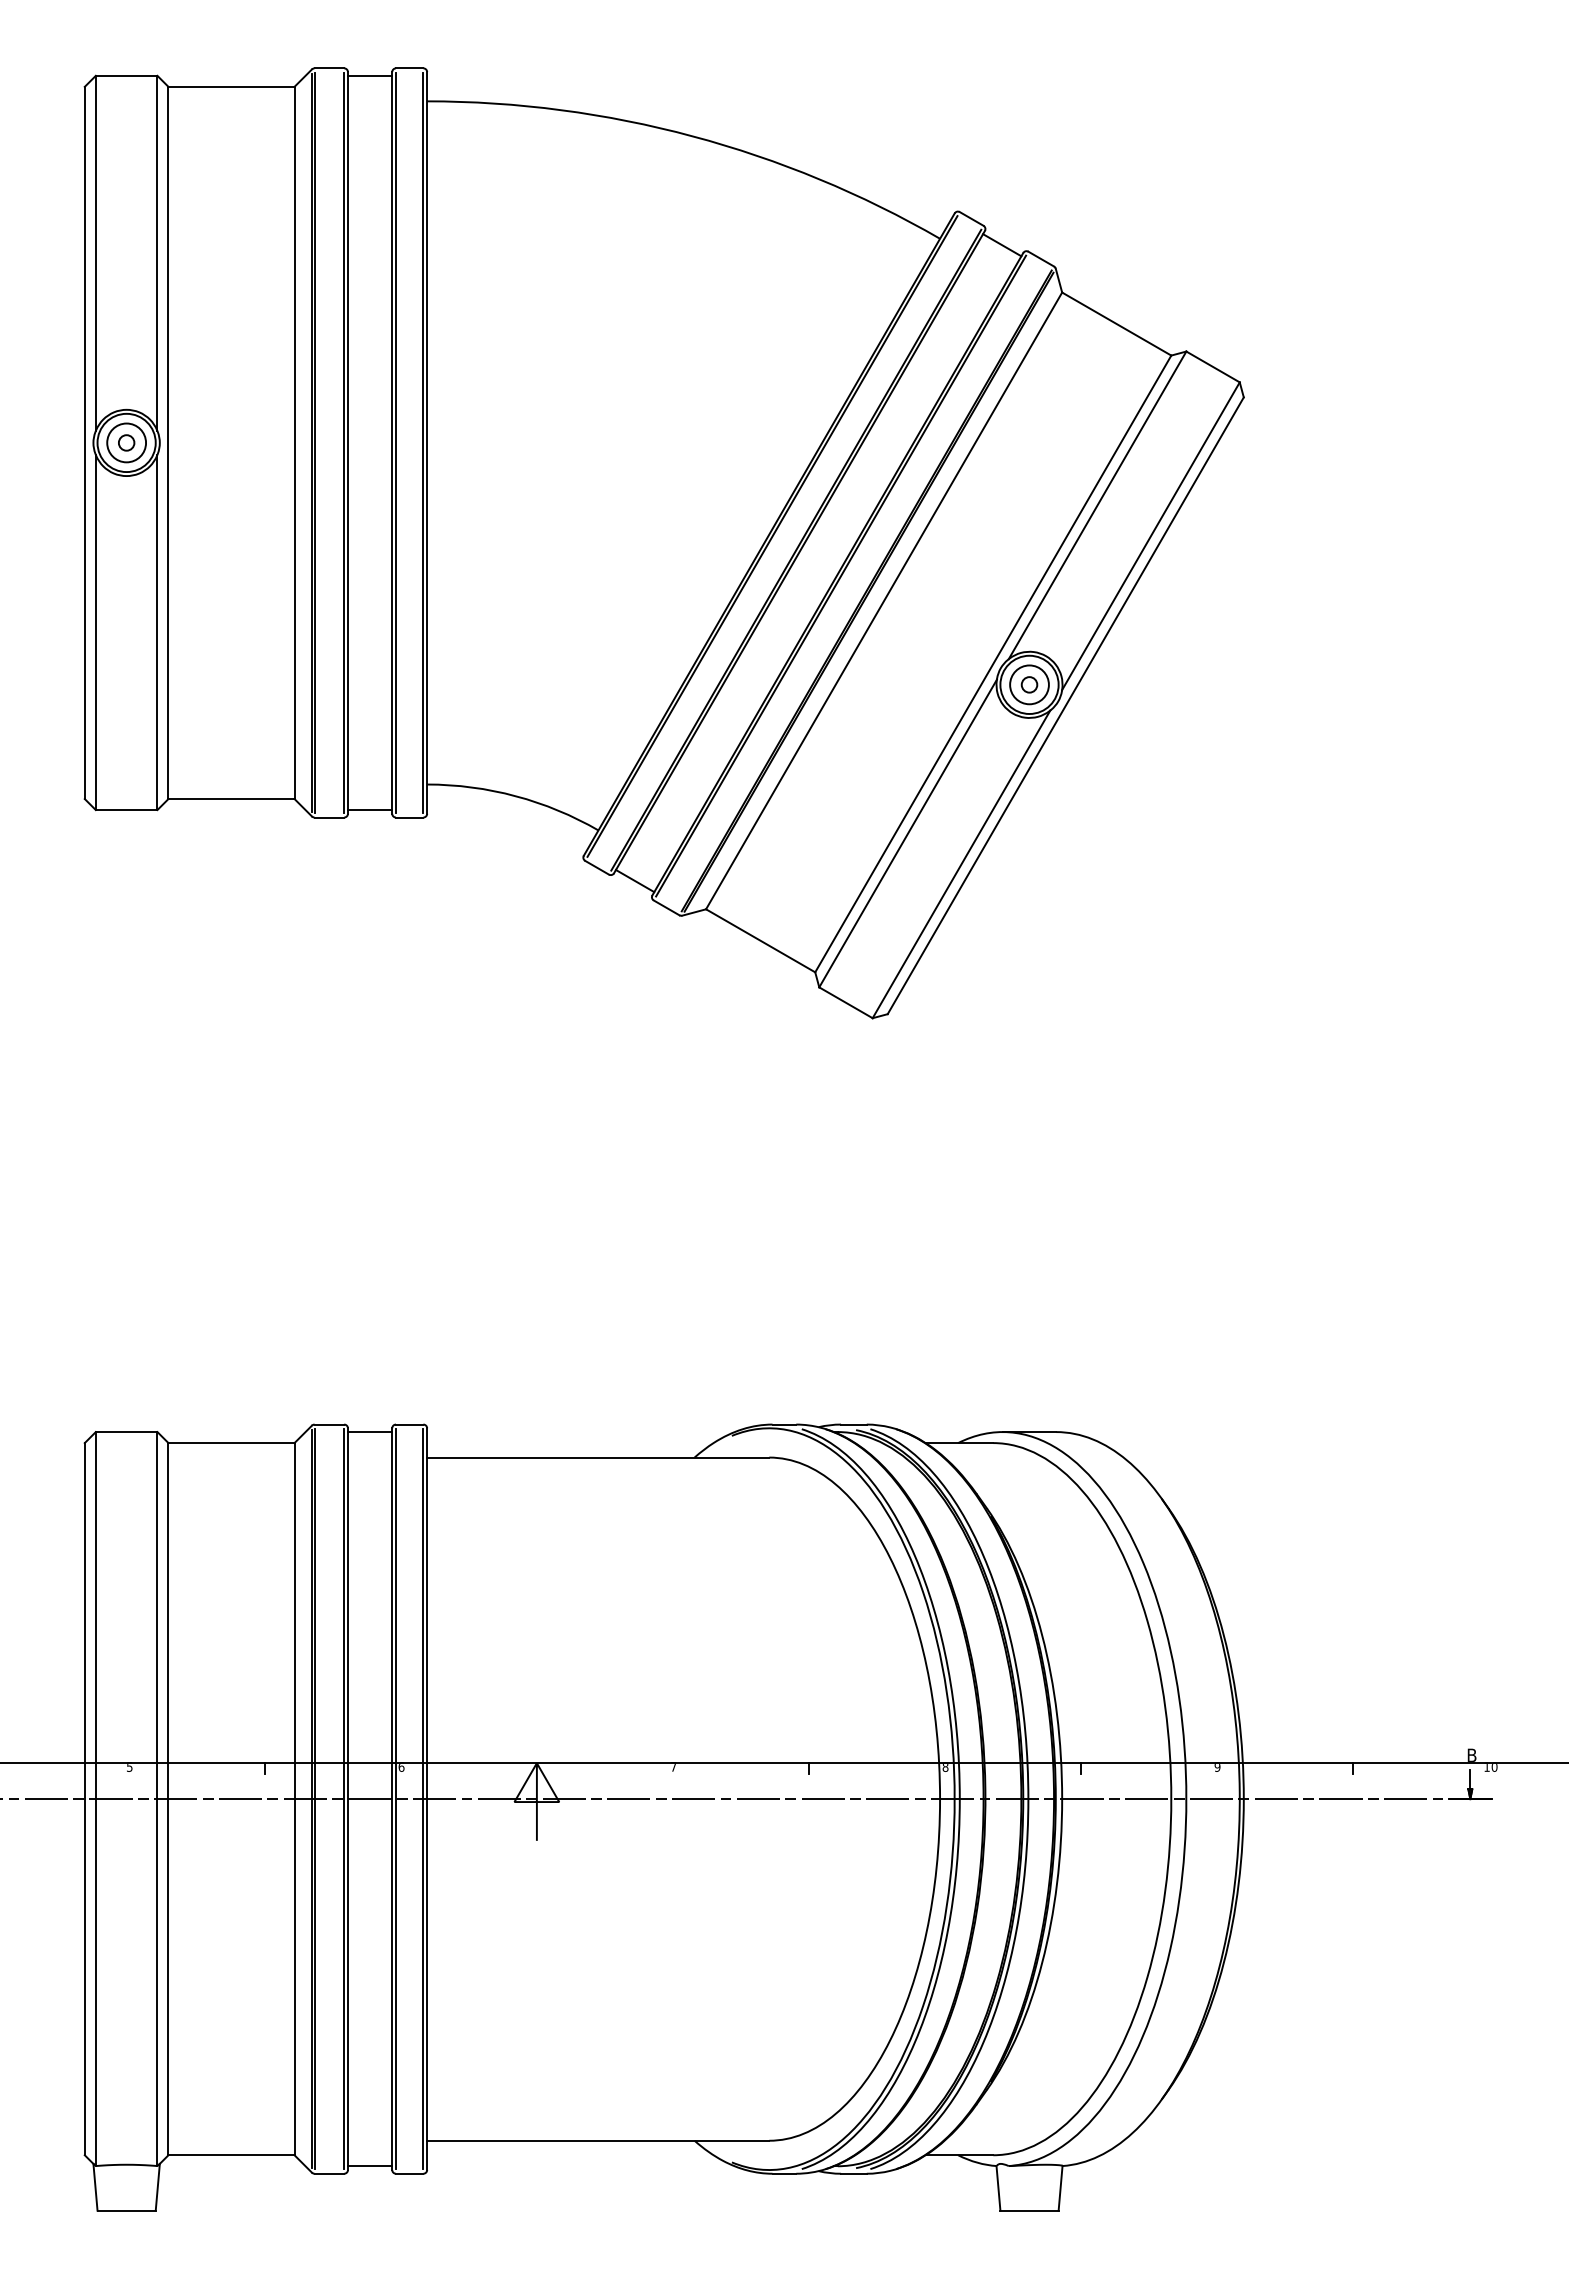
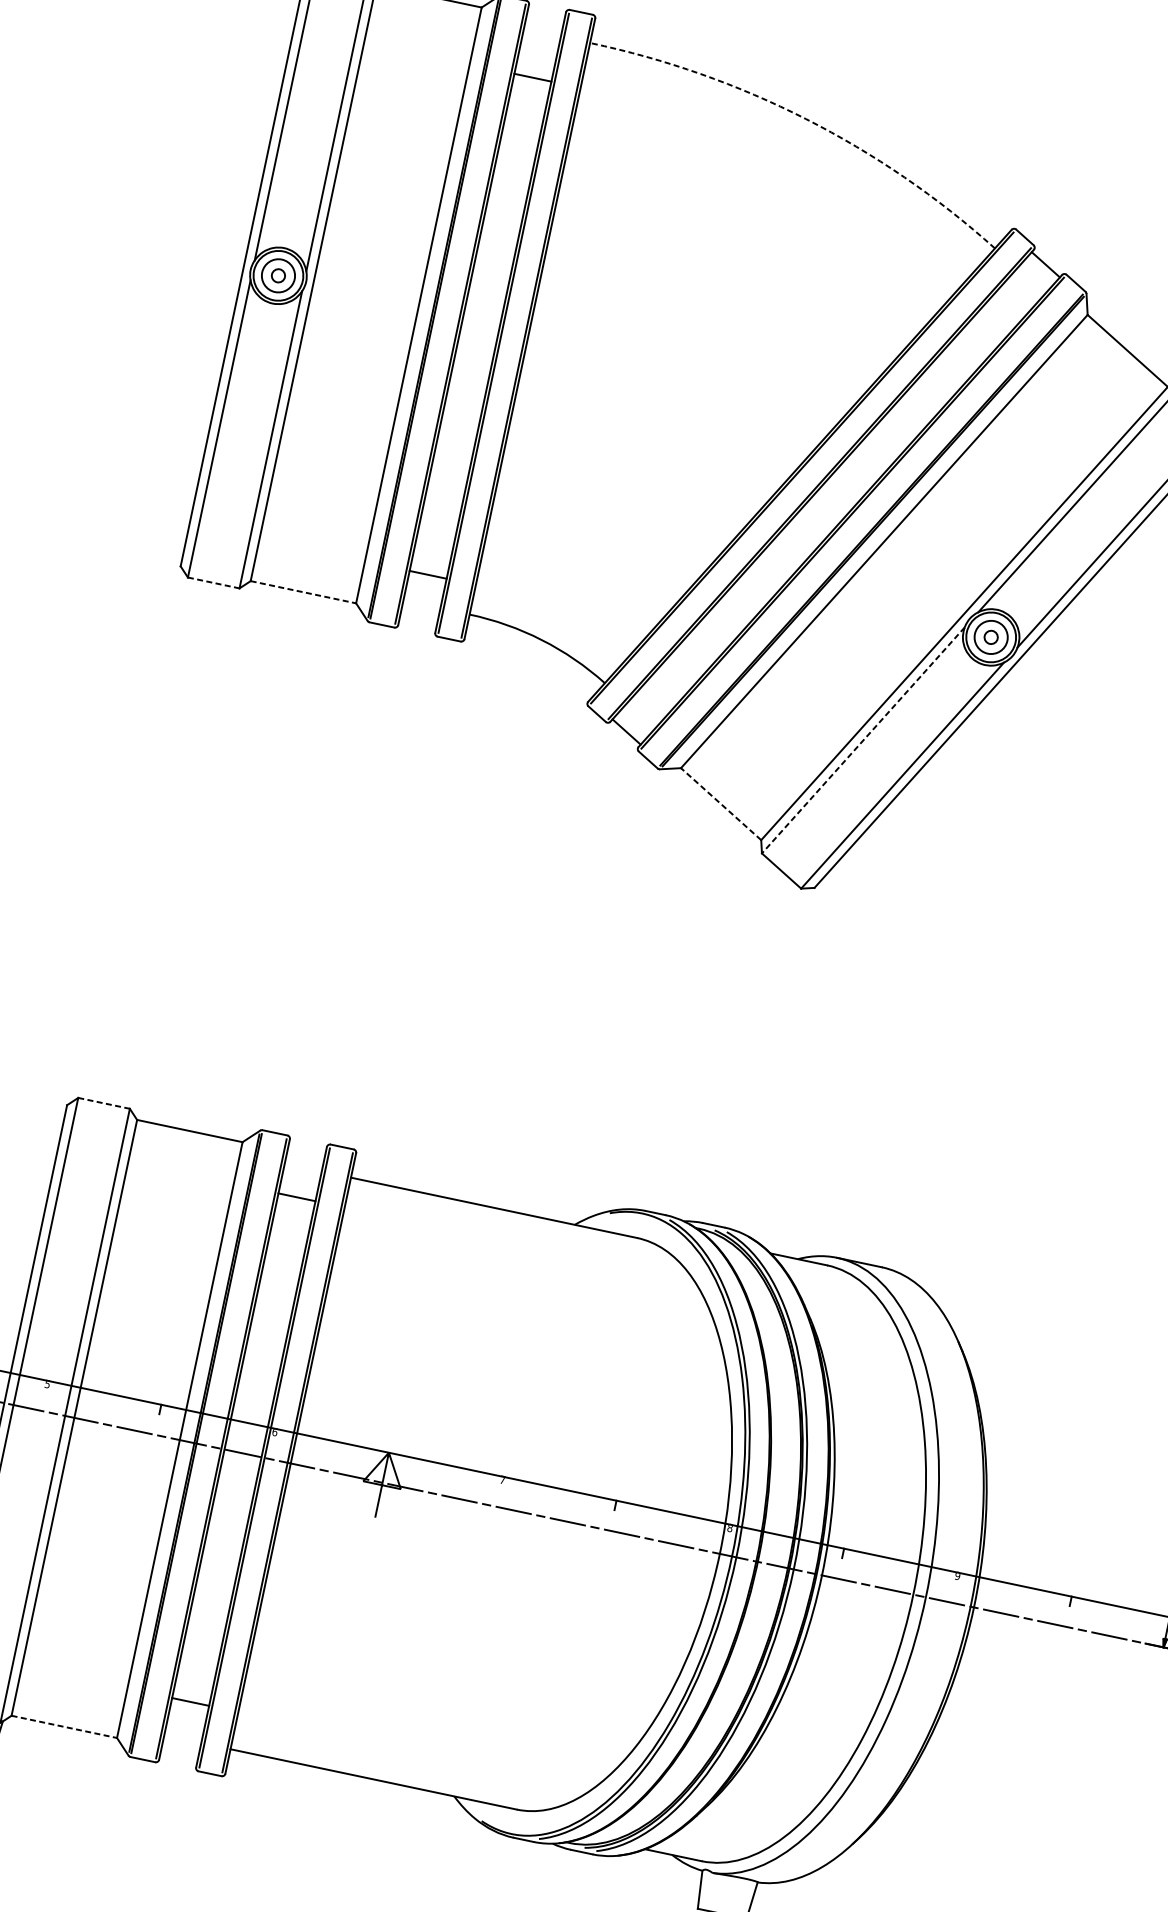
line: (369, 75) -> (532, 77), moved
arc: (692, 136) -> (805, 119), solid -> dashed
line: (232, 799) -> (304, 592), solid -> dashed
line: (126, 810) -> (213, 583), solid -> dashed
line: (369, 810) -> (427, 575), moved
line: (908, 833) -> (863, 740), solid -> dashed
line: (760, 940) -> (721, 803), solid -> dashed
line: (126, 1432) -> (103, 1103), solid -> dashed
line: (369, 1432) -> (296, 1197), moved
line: (232, 2155) -> (65, 1727), solid -> dashed
line: (369, 2166) -> (190, 1702), moved

